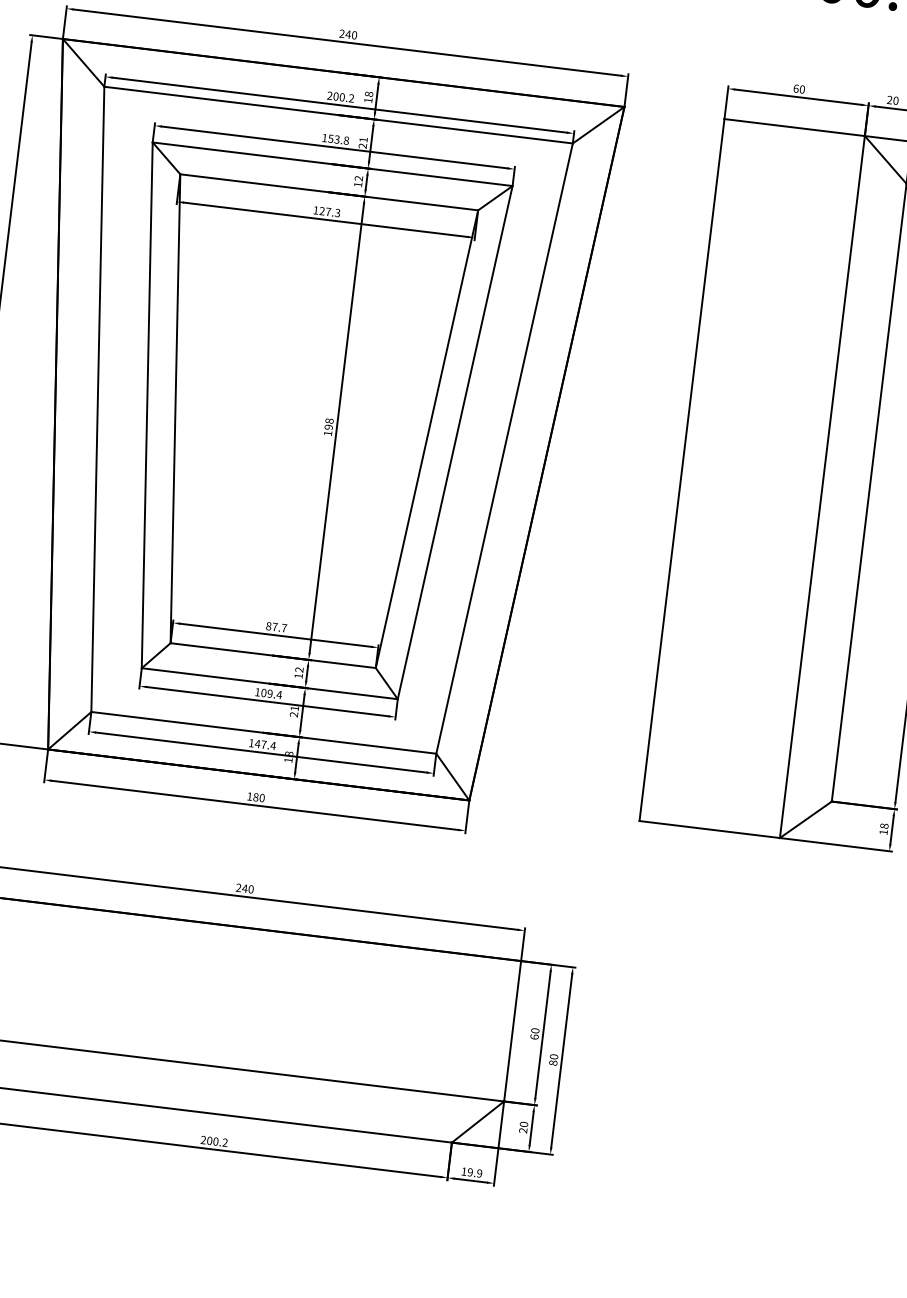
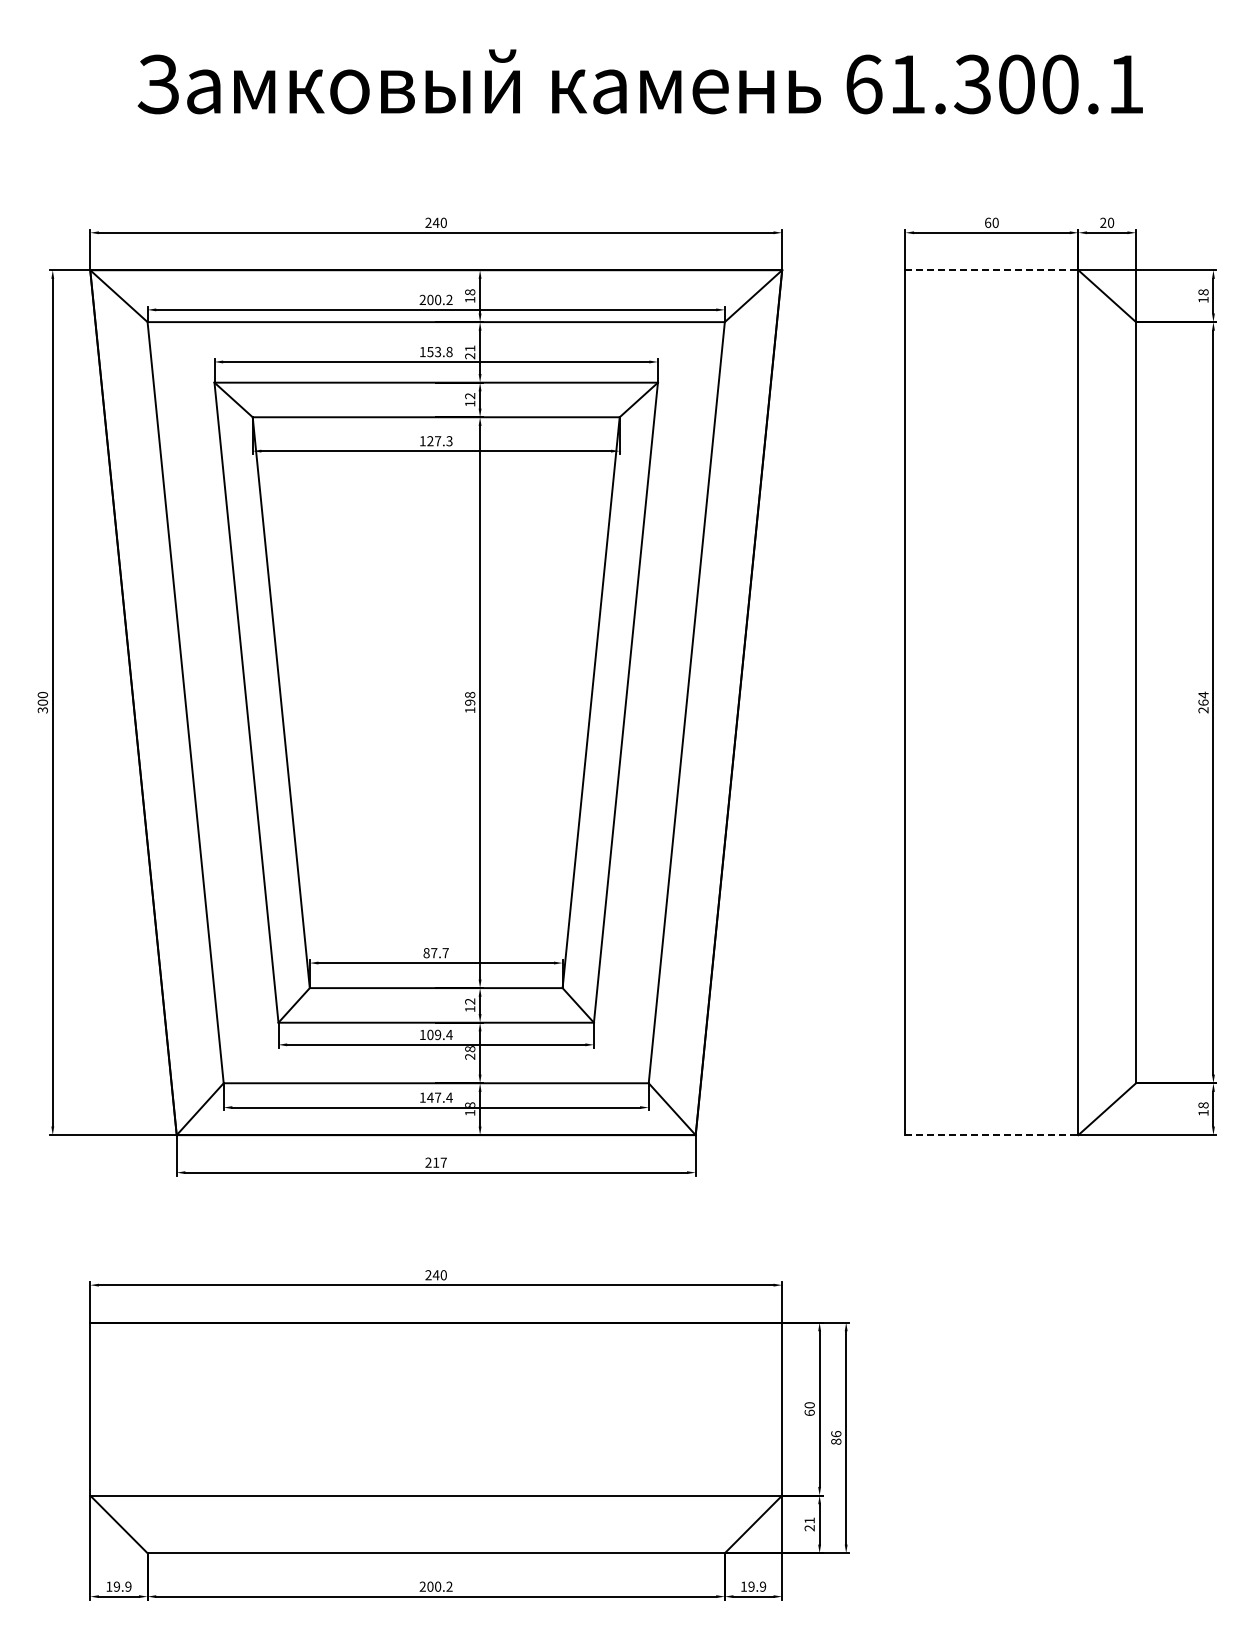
line: (795, 127) -> (992, 270), solid -> dashed
text: (294, 708) -> (470, 1049), 21 -> 28
text: (255, 797) -> (435, 1162), 180 -> 217
line: (710, 829) -> (992, 1135), solid -> dashed
text: (554, 1056) -> (836, 1433), 80 -> 86
text: (523, 1124) -> (809, 1520), 20 -> 21

